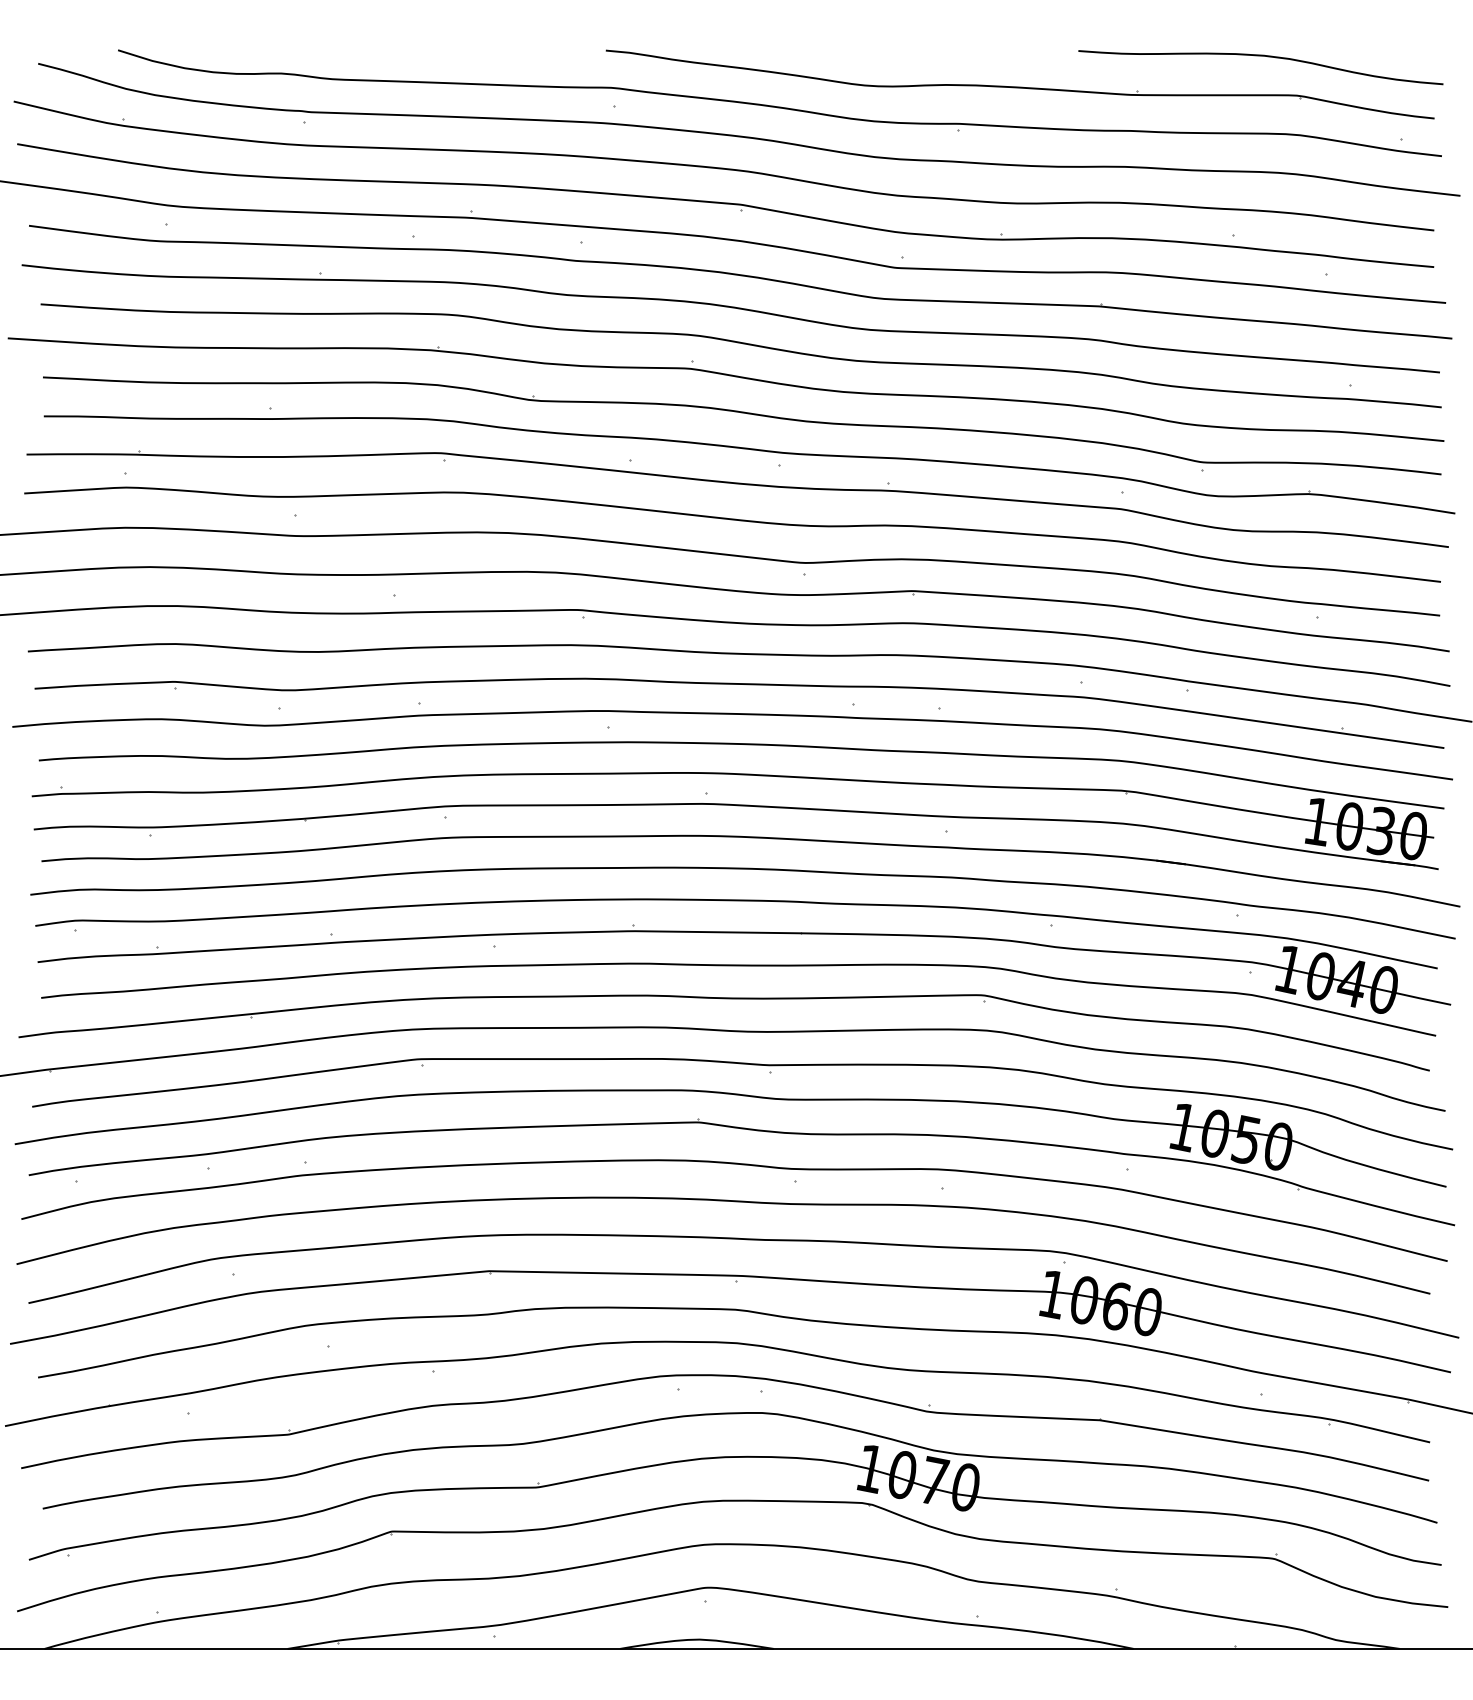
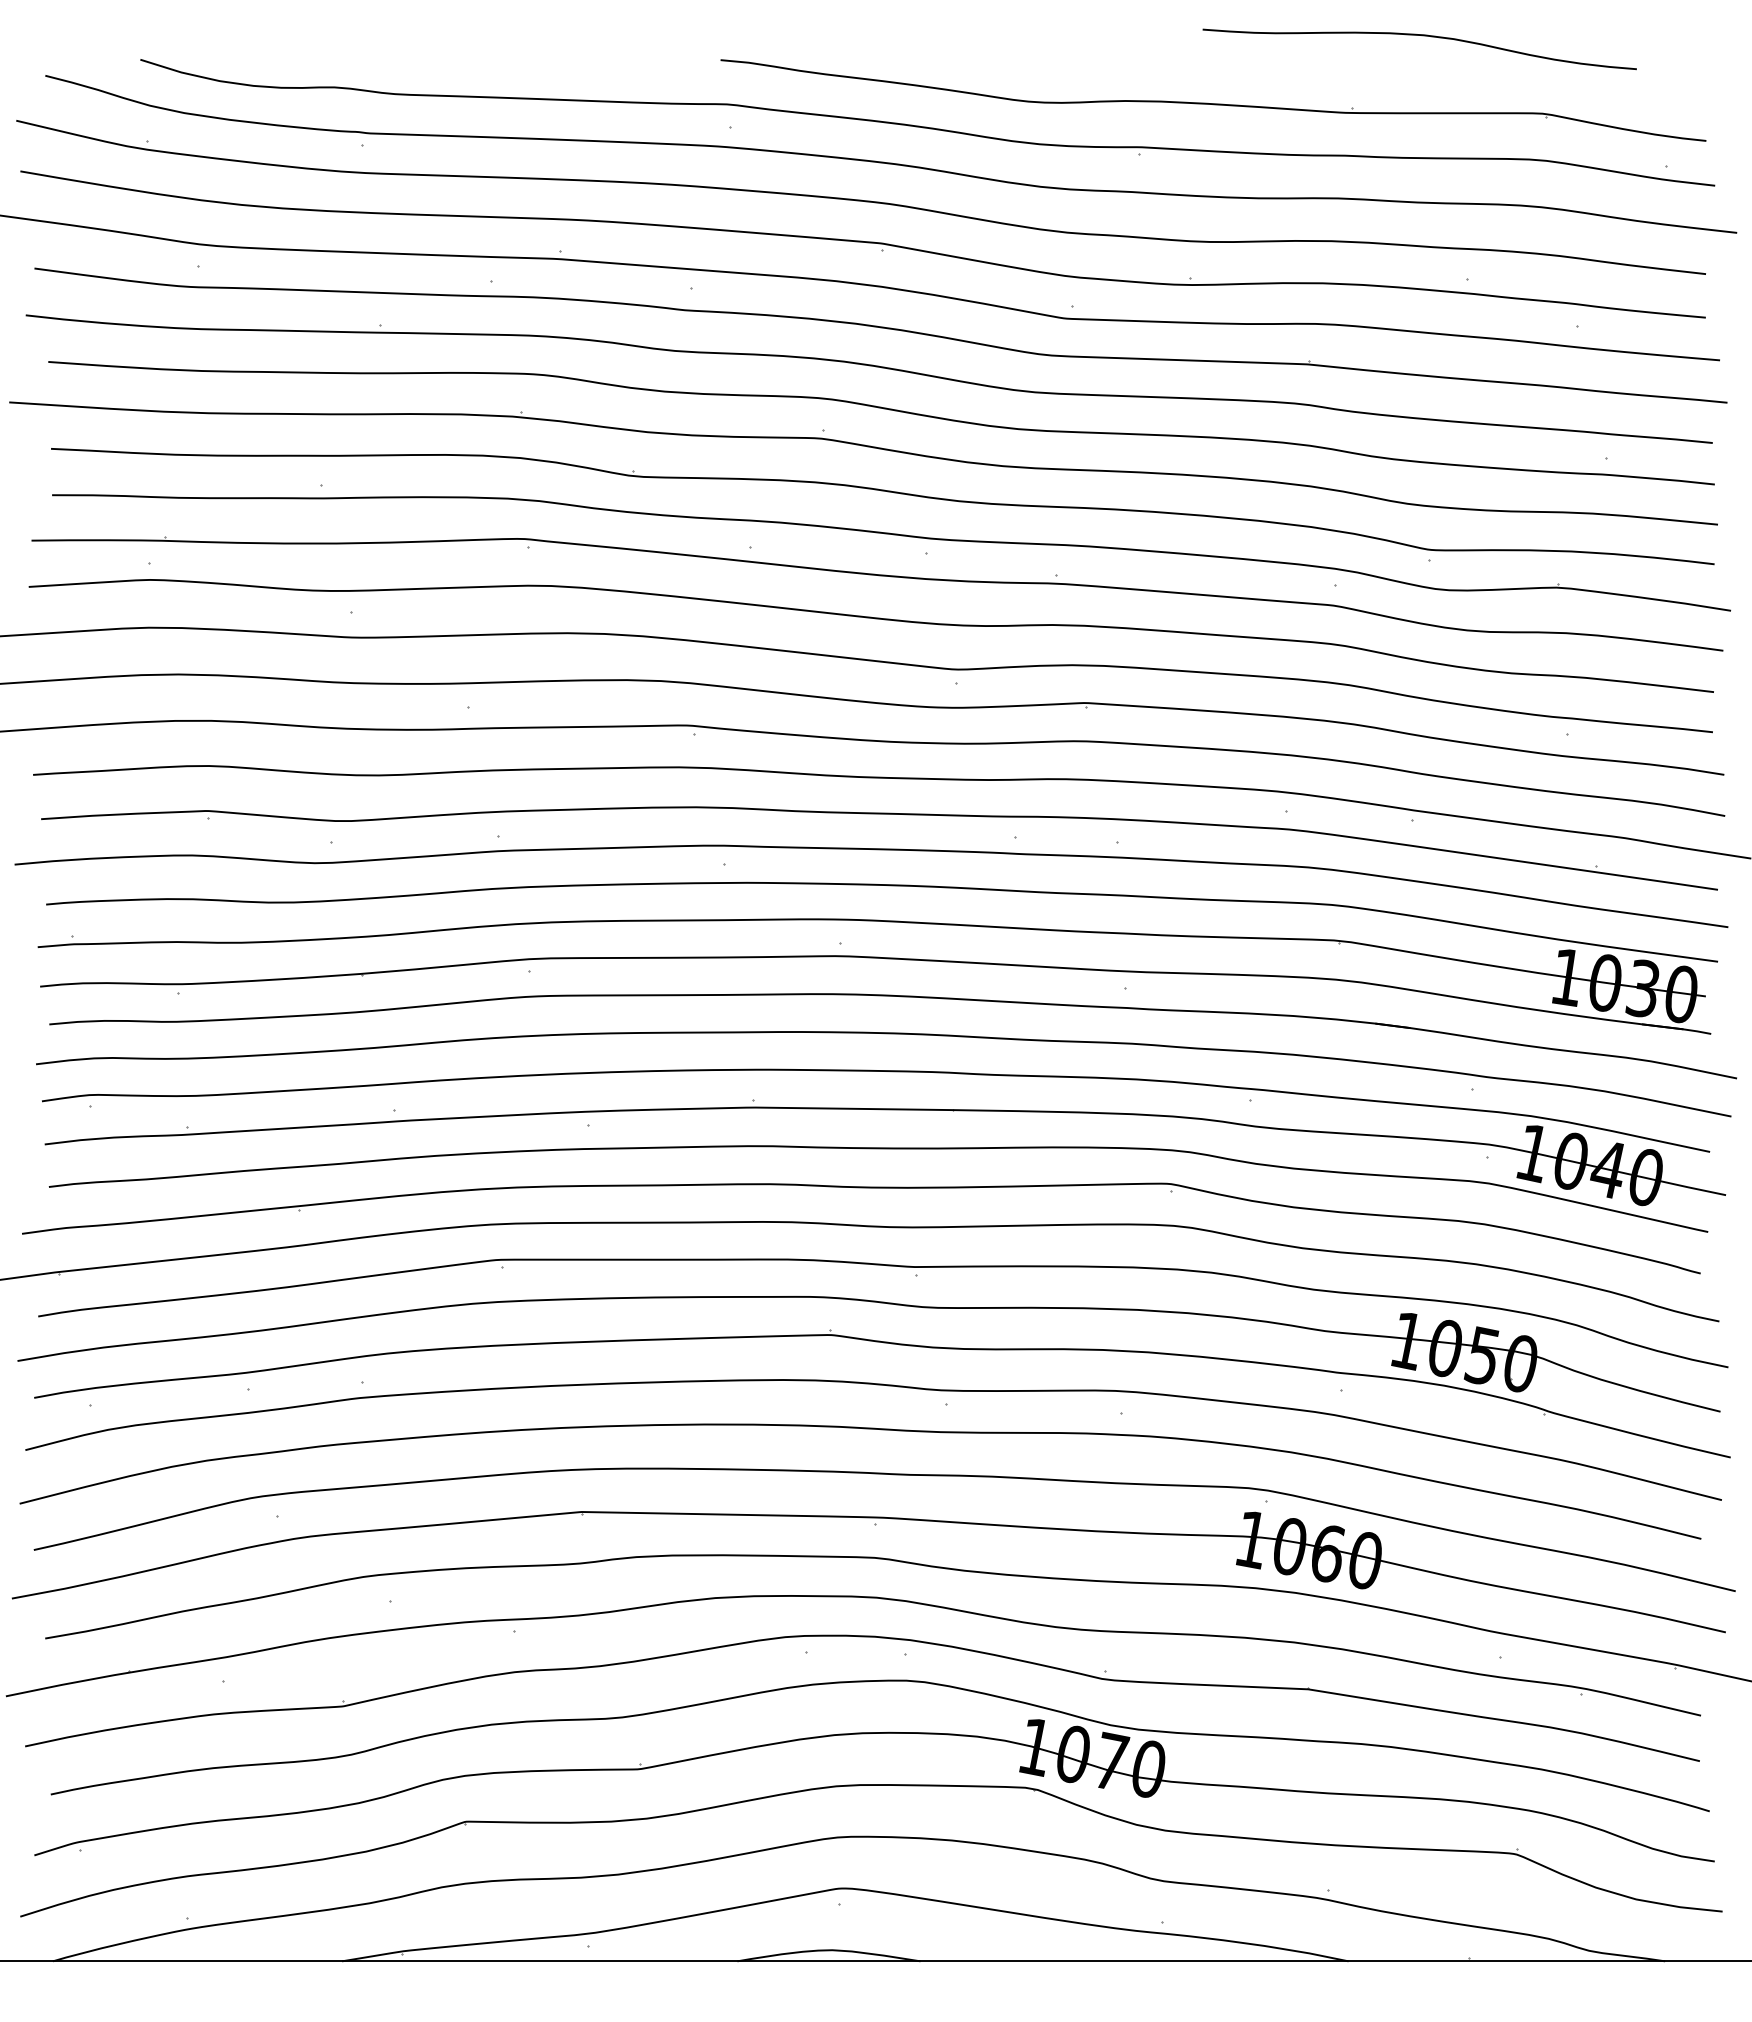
curve: (1263, 56) -> (1422, 36), moved

